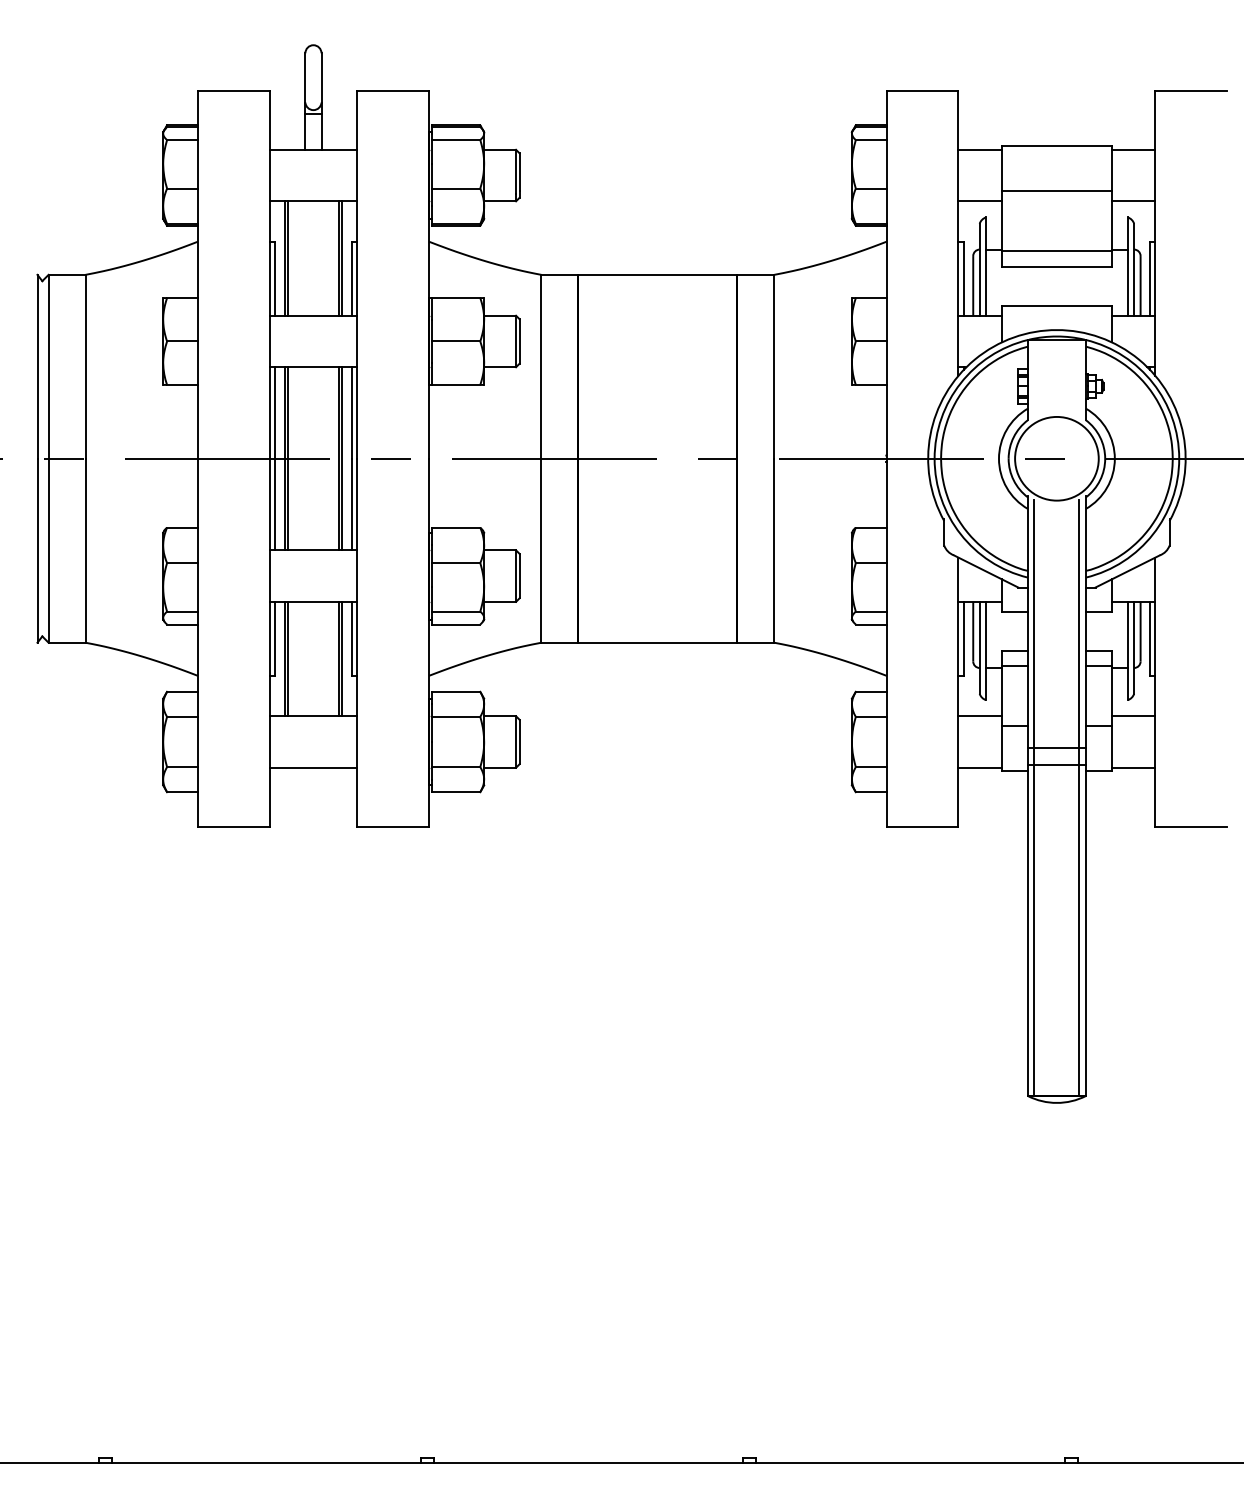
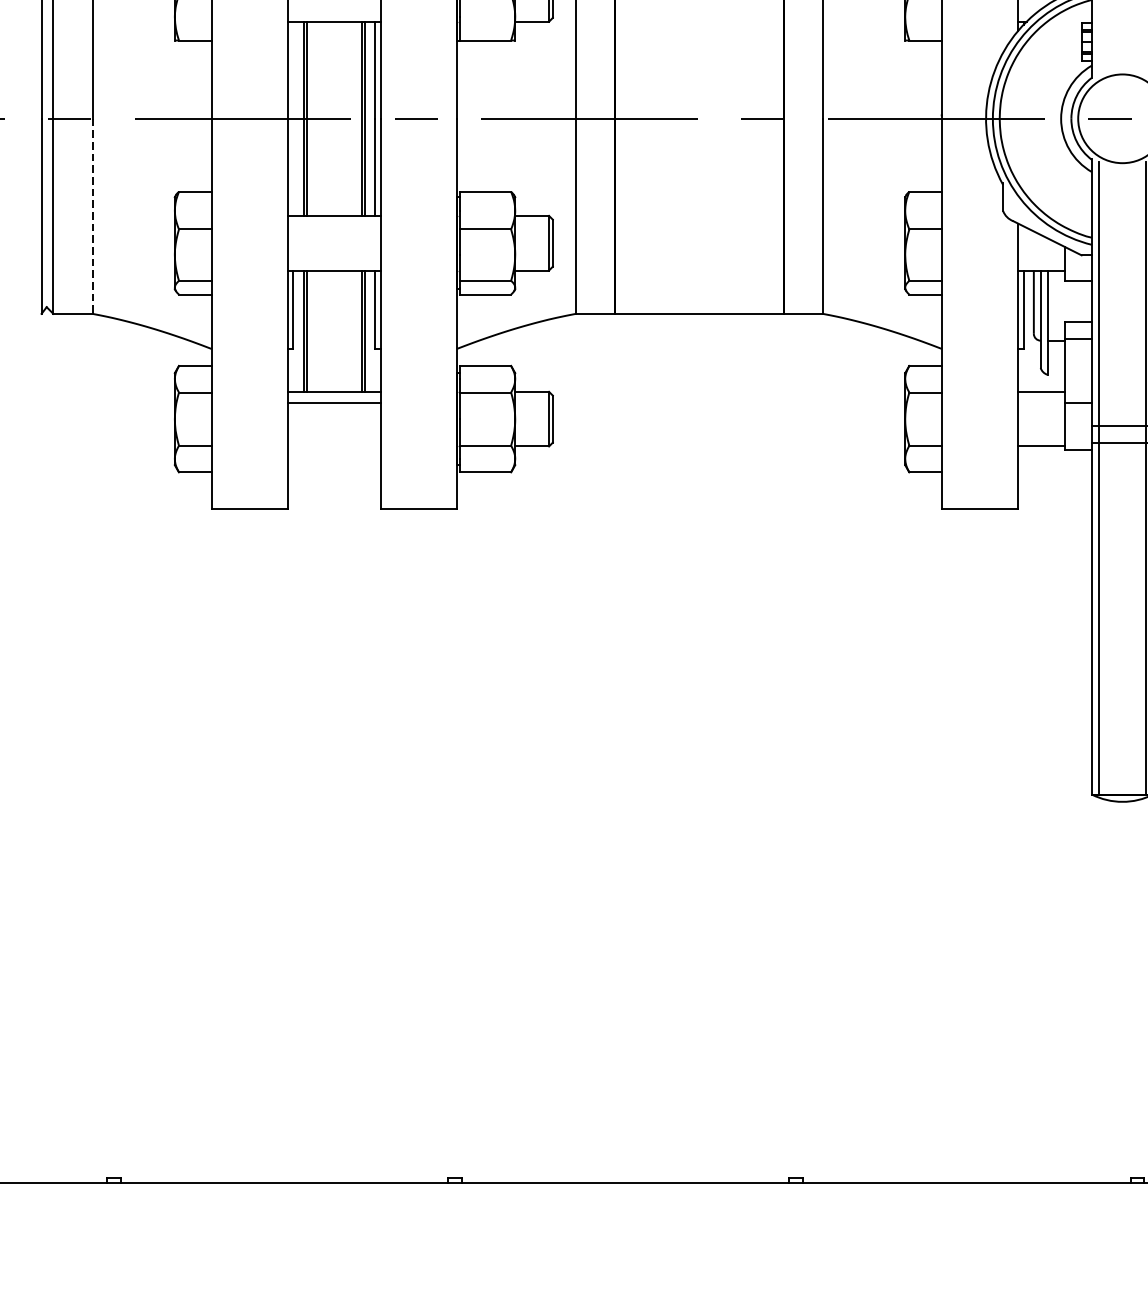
line: (274, 458) -> (292, 118), removed
line: (85, 550) -> (92, 216), solid -> dashed
line: (313, 767) -> (334, 402), moved

